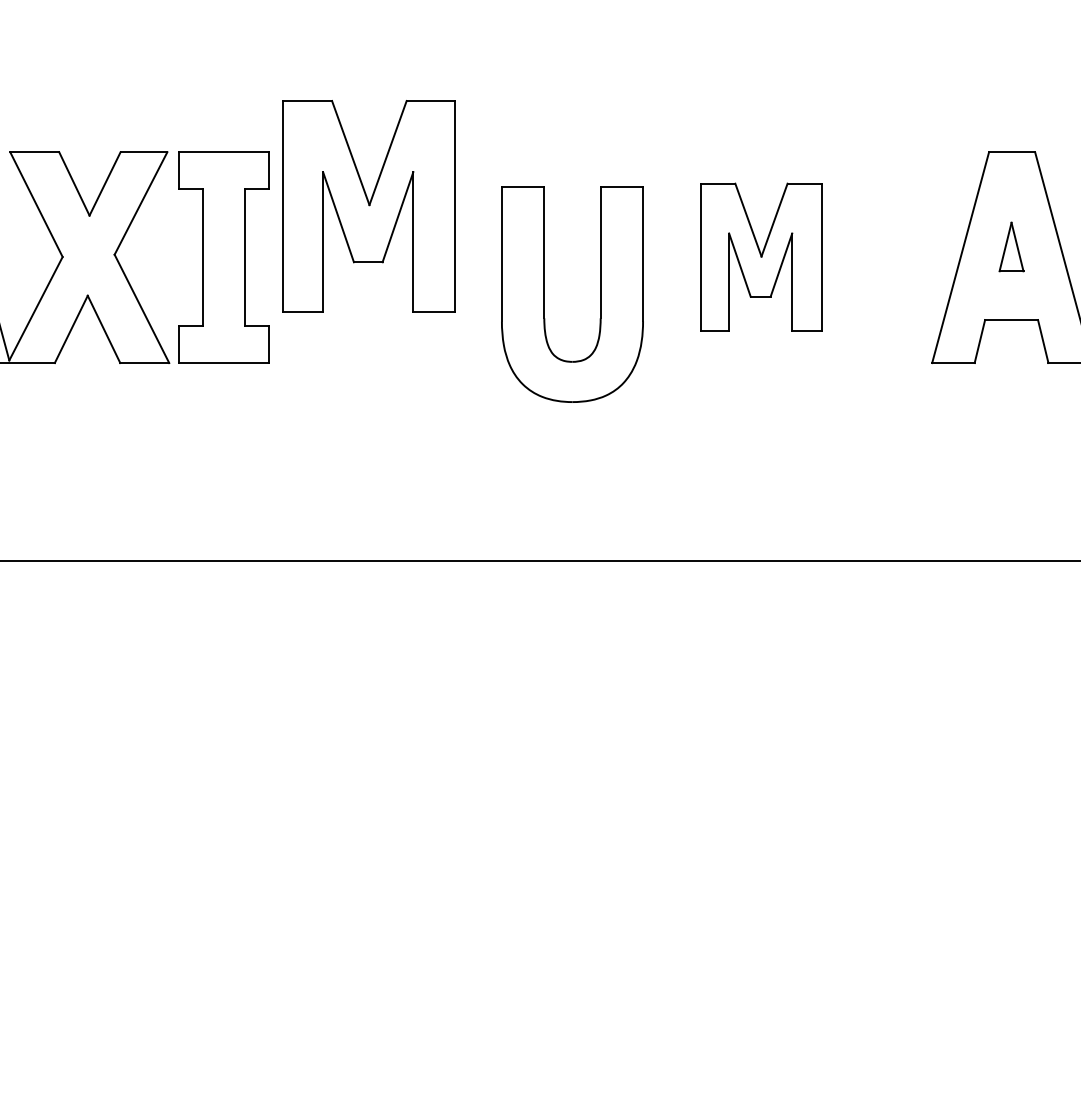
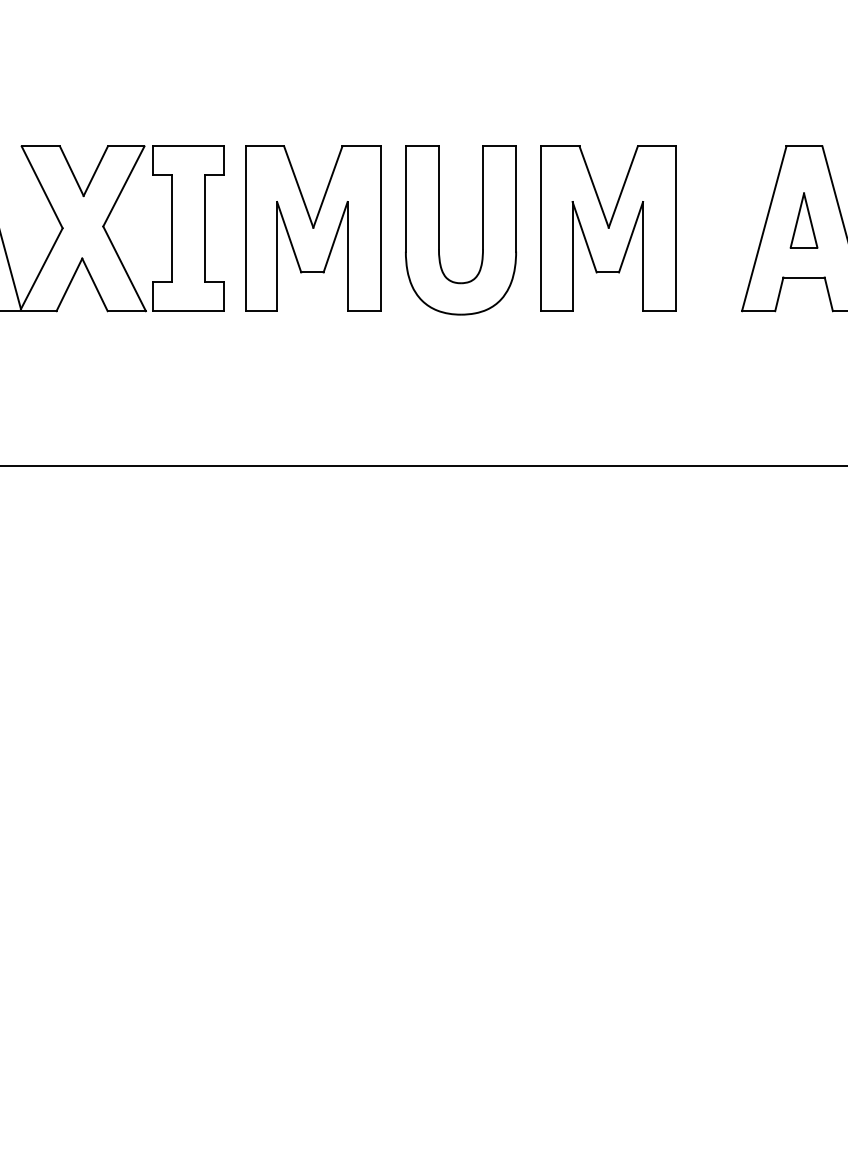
part: (369, 206) -> (313, 228), moved
part: (1010, 247) -> (803, 220), size x1.43
part: (761, 257) -> (608, 228), size x1.43
part: (544, 294) -> (439, 230), moved

